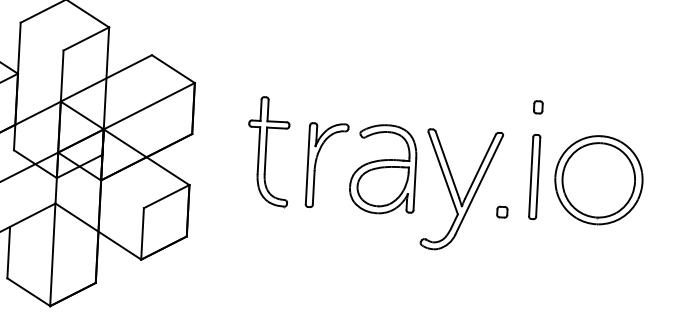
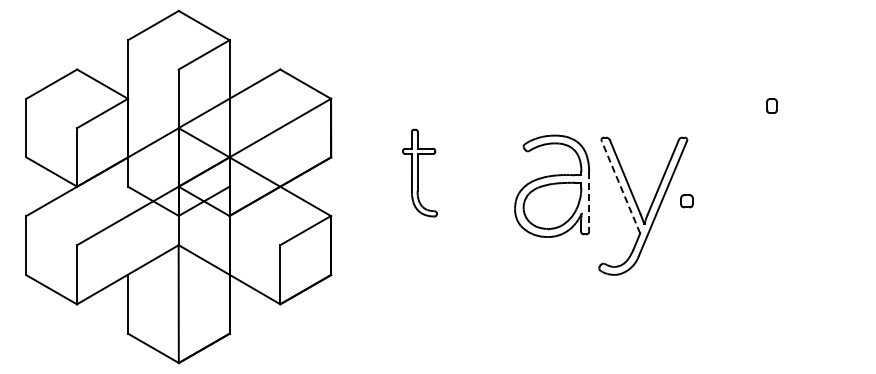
part: (537, 106) -> (771, 105), moved
part: (268, 152) -> (419, 173), size x0.7
part: (316, 162) -> (475, 182), removed
line: (443, 173) -> (621, 187), solid -> dashed
part: (534, 176) -> (725, 185), removed
part: (598, 179) -> (799, 185), removed
line: (415, 184) -> (589, 201), solid -> dashed
part: (501, 212) -> (686, 201), moved

